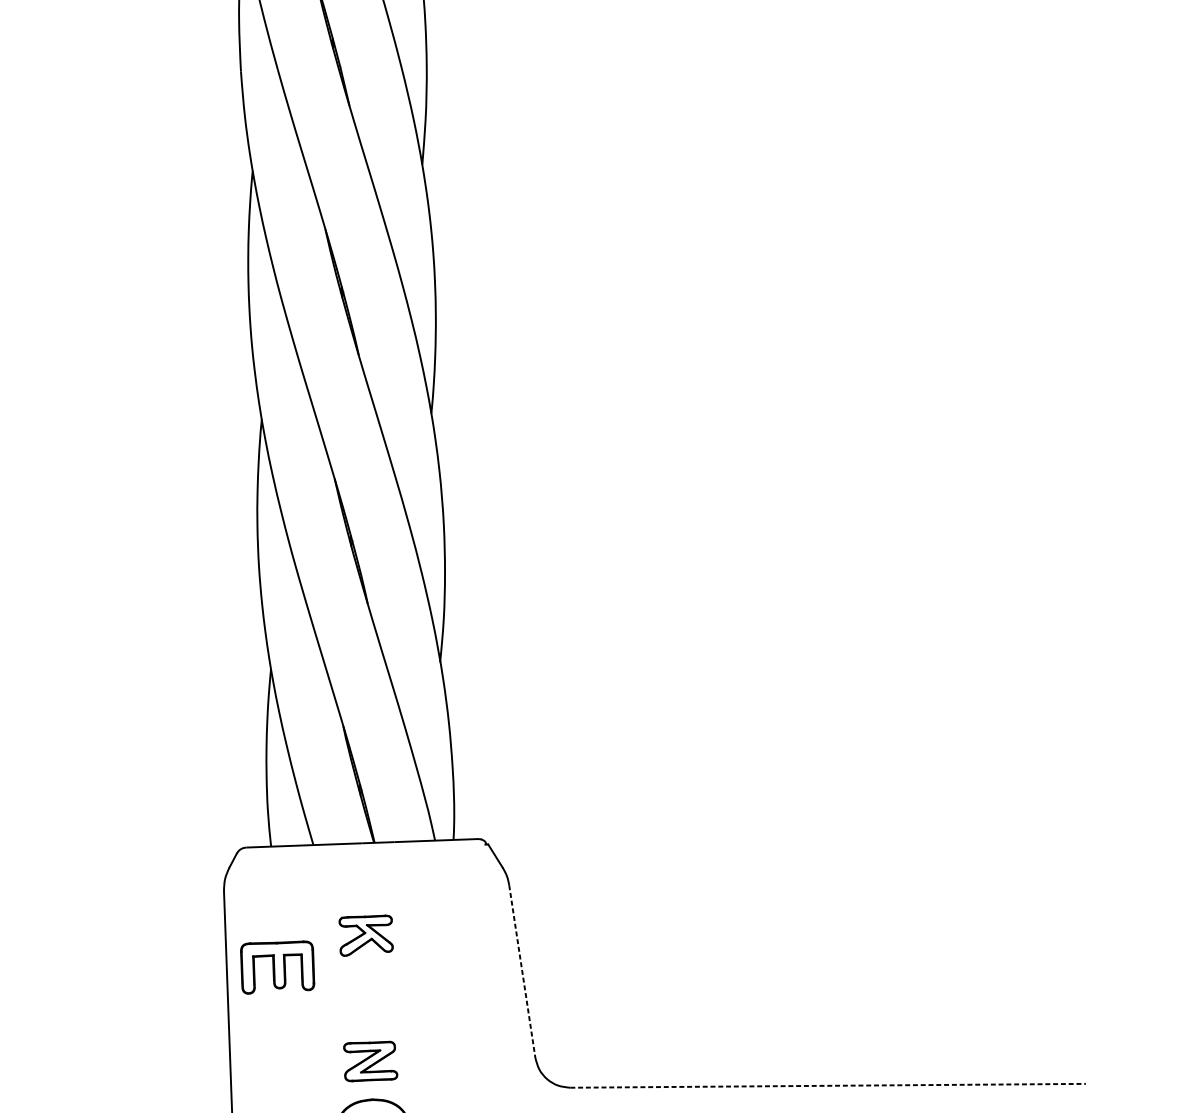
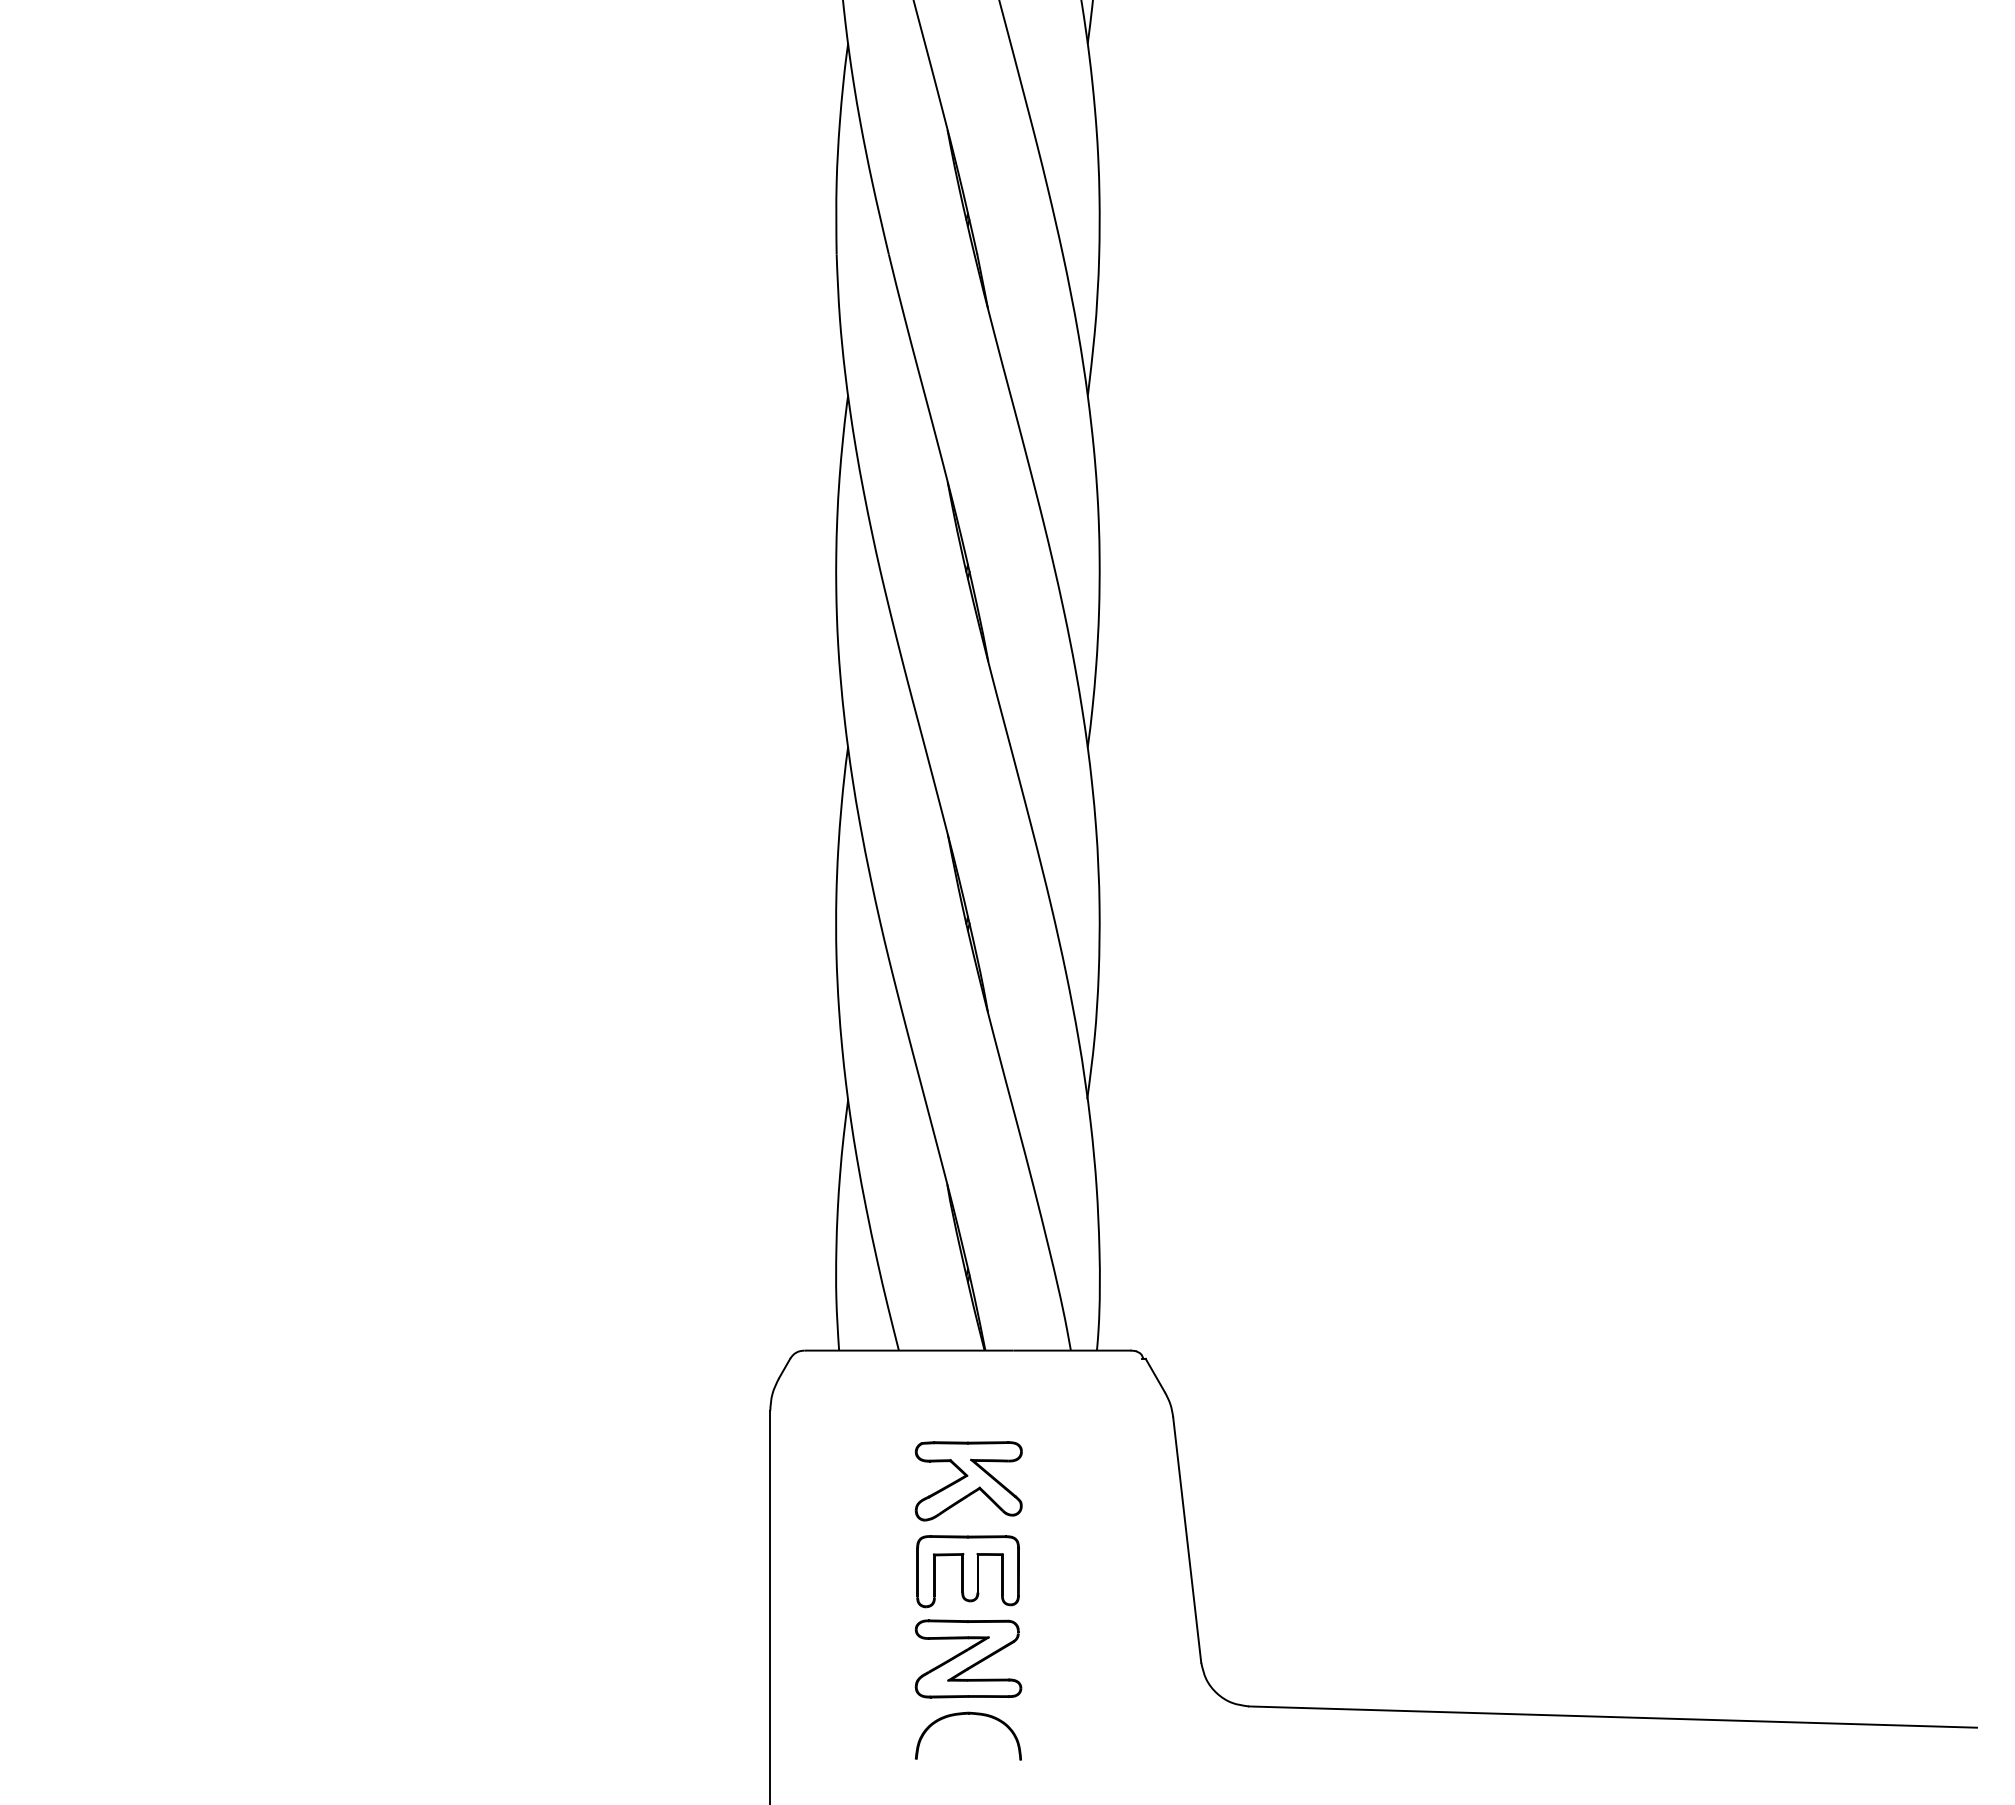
part: (366, 935) -> (968, 1481), size x1.43
part: (277, 967) -> (967, 1571), moved
line: (522, 971) -> (1187, 1540), dashed -> solid
part: (370, 1061) -> (968, 1658), size x1.43
line: (828, 1086) -> (1613, 1717), dashed -> solid

